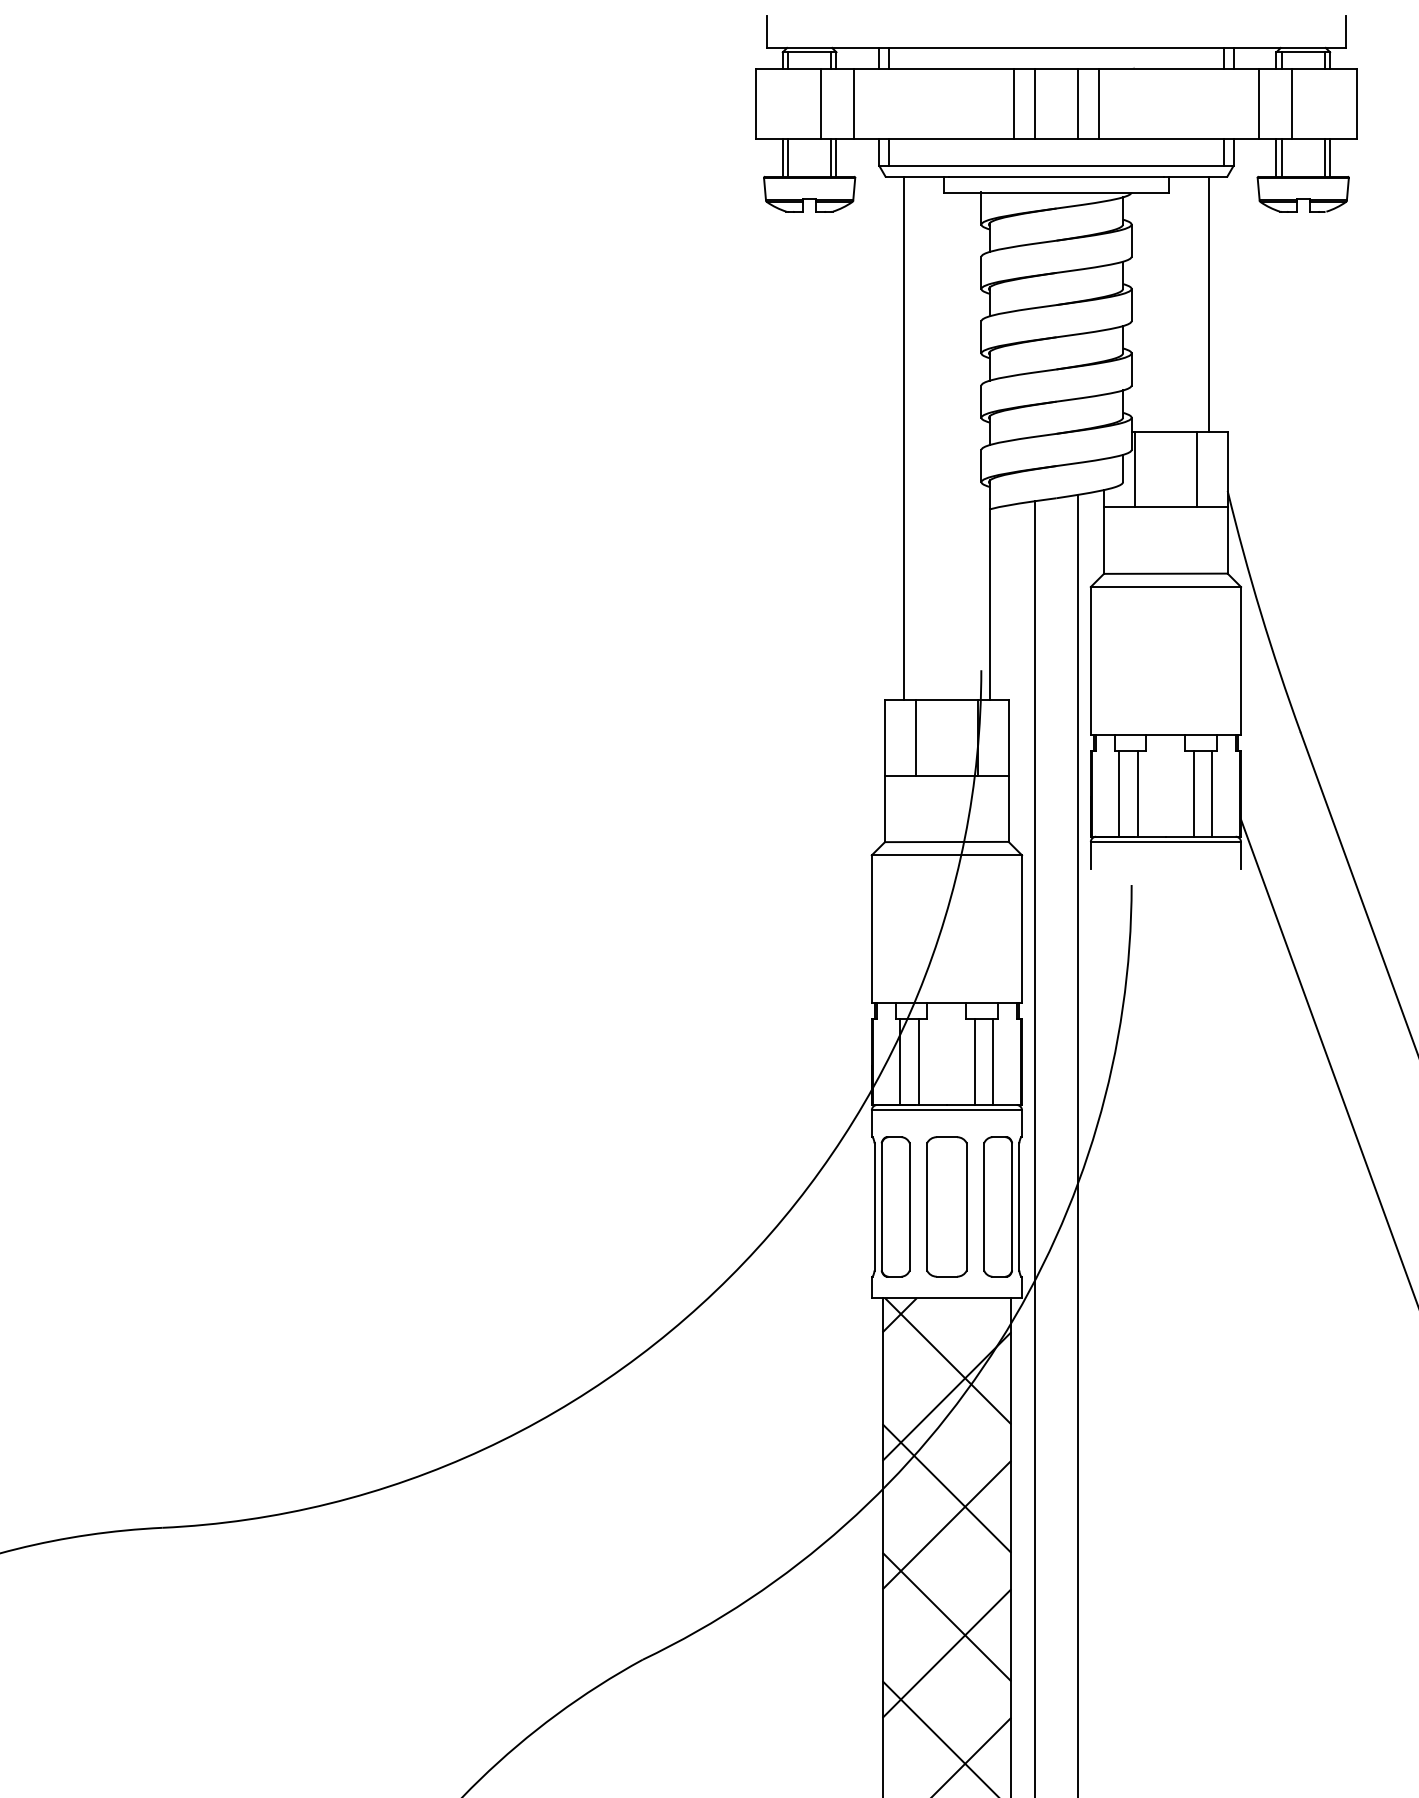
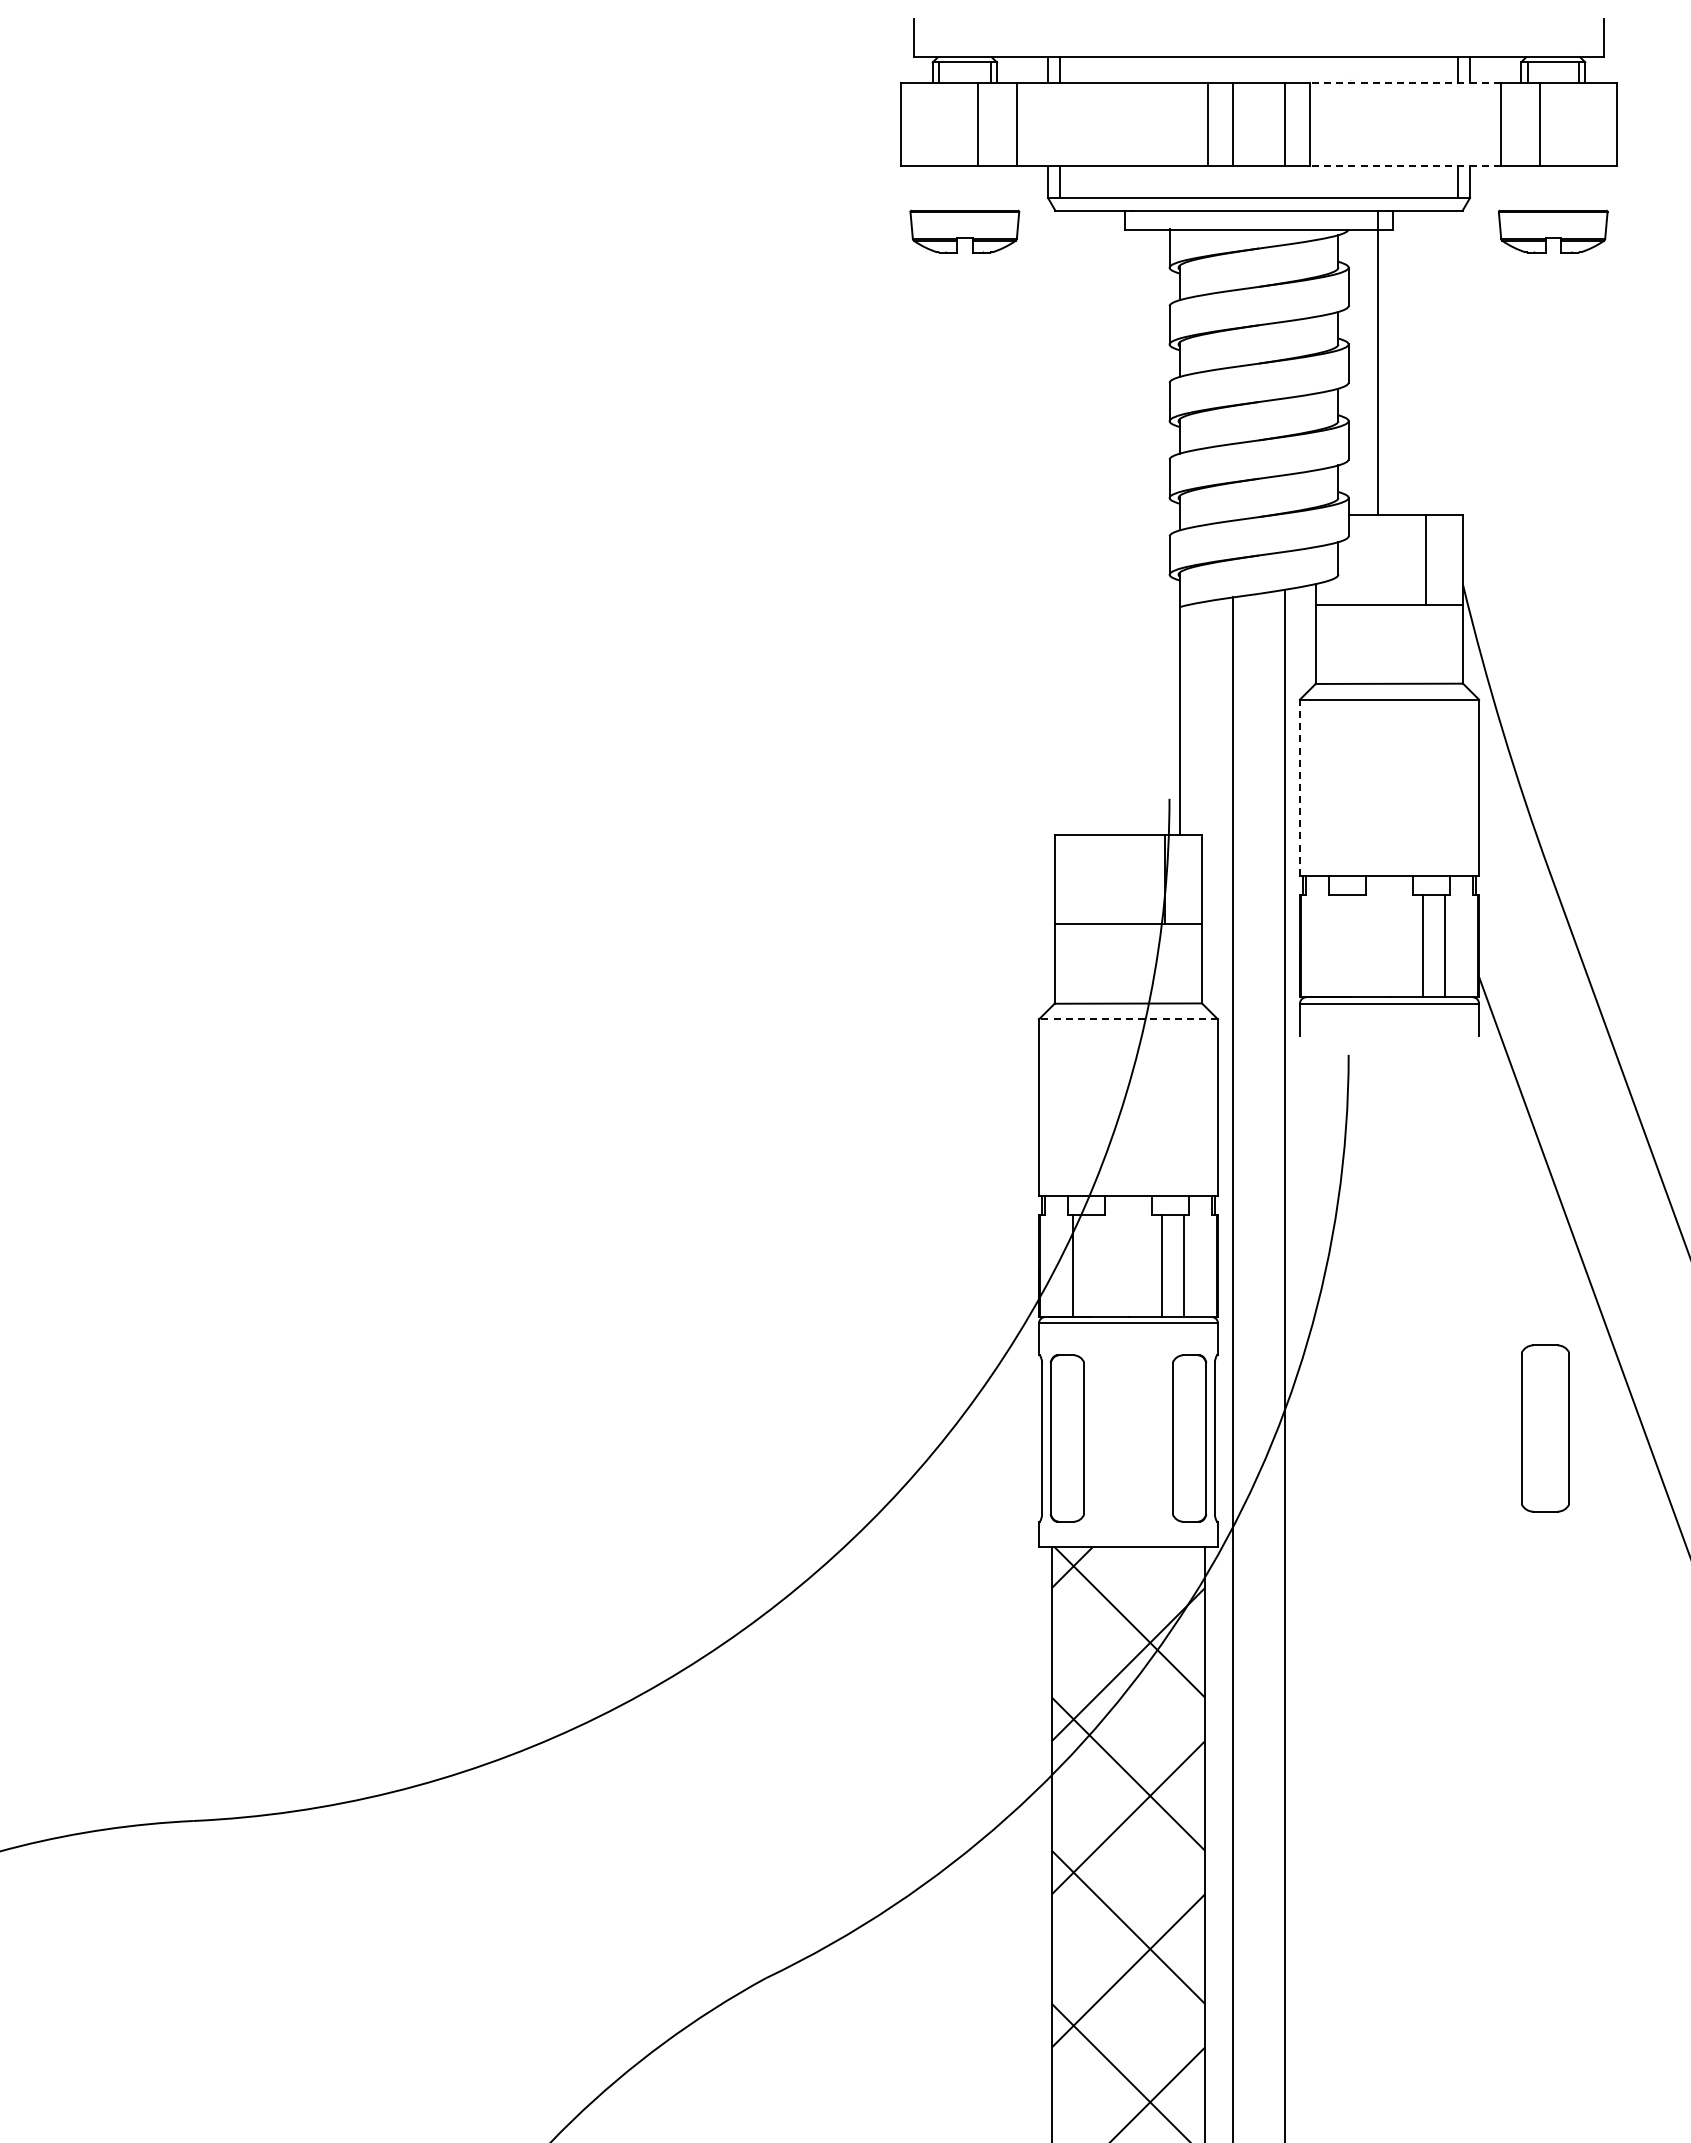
line: (1179, 69) -> (1405, 82), solid -> dashed
line: (1179, 138) -> (1405, 165), solid -> dashed
line: (782, 157) -> (932, 187), removed
line: (788, 157) -> (939, 187), removed
line: (831, 157) -> (990, 187), removed
line: (836, 157) -> (996, 187), removed
line: (1276, 157) -> (1521, 187), removed
line: (1281, 157) -> (1527, 187), removed
line: (1324, 157) -> (1578, 187), removed
line: (1330, 157) -> (1585, 187), removed
line: (1208, 304) -> (1377, 362), moved
line: (904, 438) -> (1077, 522), removed
line: (1134, 469) -> (1352, 559), removed
line: (1090, 660) -> (1299, 787), solid -> dashed
line: (915, 737) -> (1091, 879), removed
line: (1119, 793) -> (1334, 945), removed
line: (1138, 793) -> (1356, 945), removed
line: (946, 855) -> (1128, 1019), solid -> dashed
line: (919, 1061) -> (1095, 1265), removed
part: (946, 1206) -> (1545, 1428), moved

